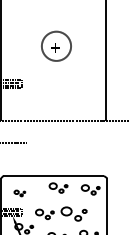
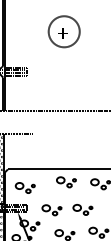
part: (19, 193) -> (24, 188), size x1.67
part: (73, 213) -> (82, 209), size x0.71

